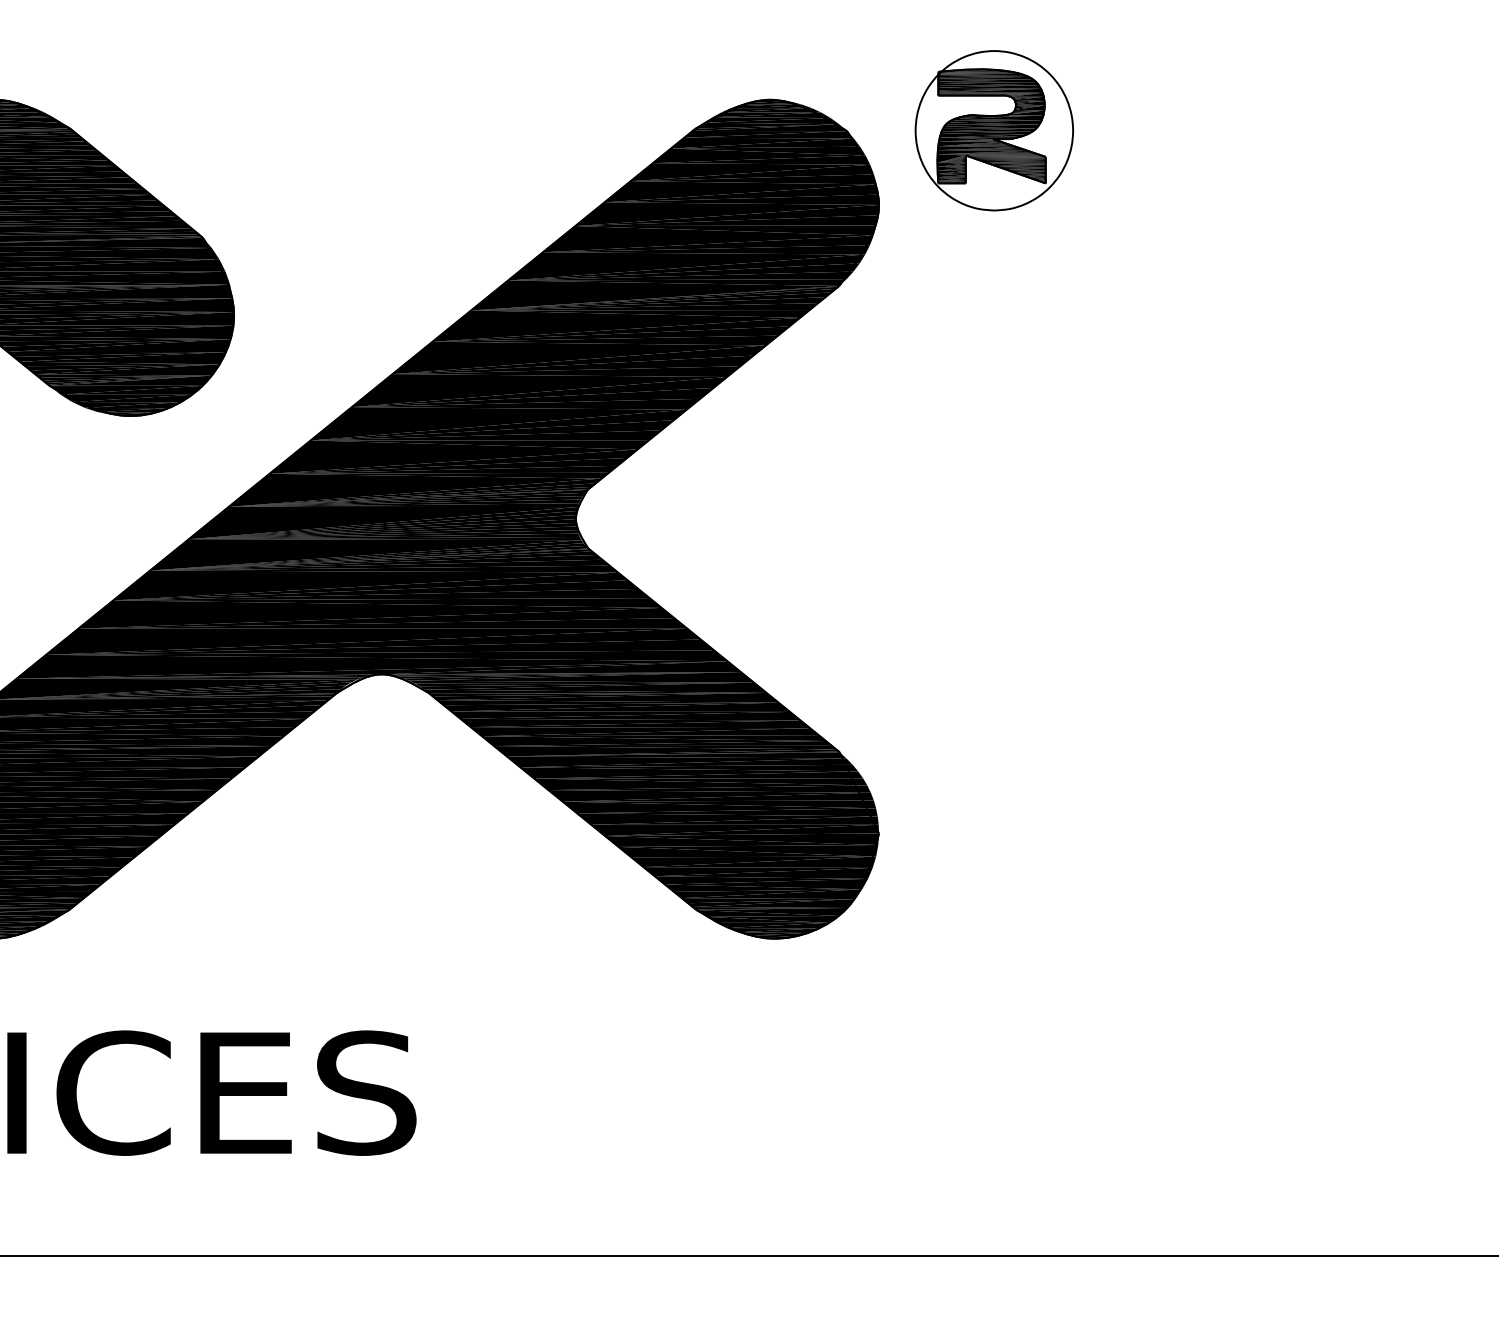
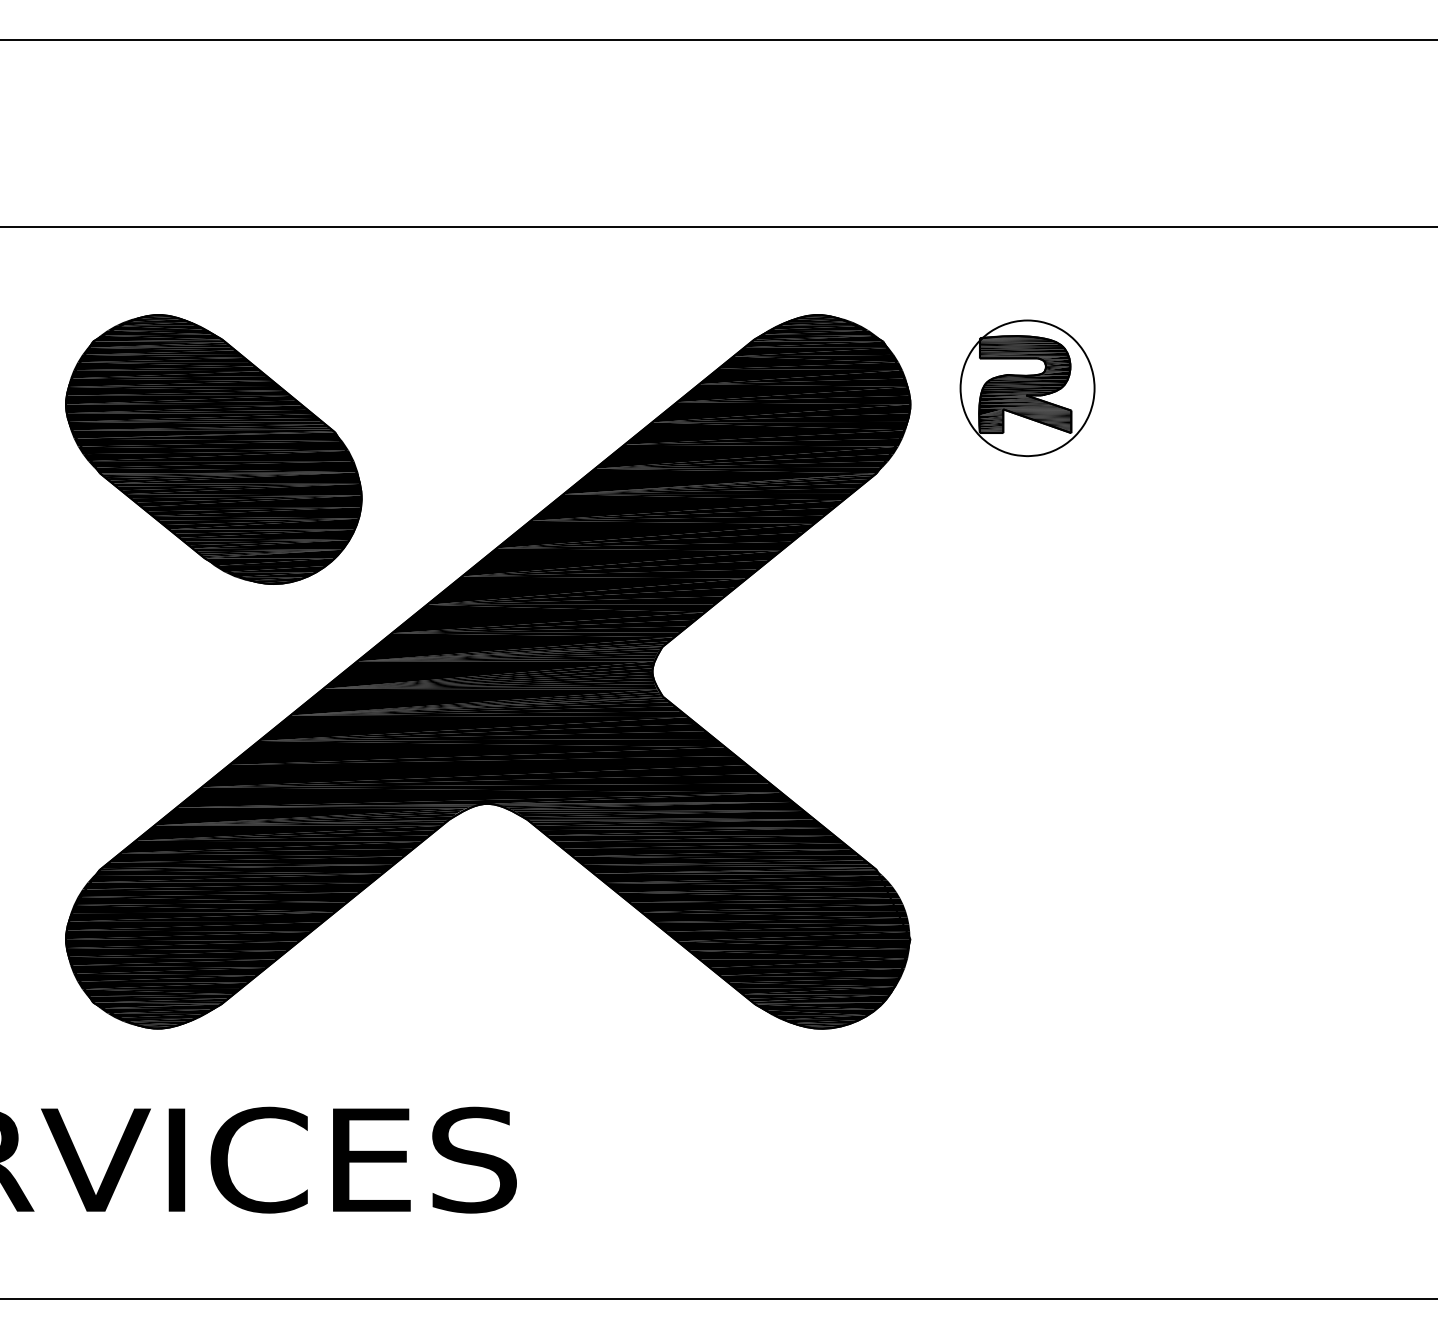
part: (994, 130) -> (1027, 388), moved

